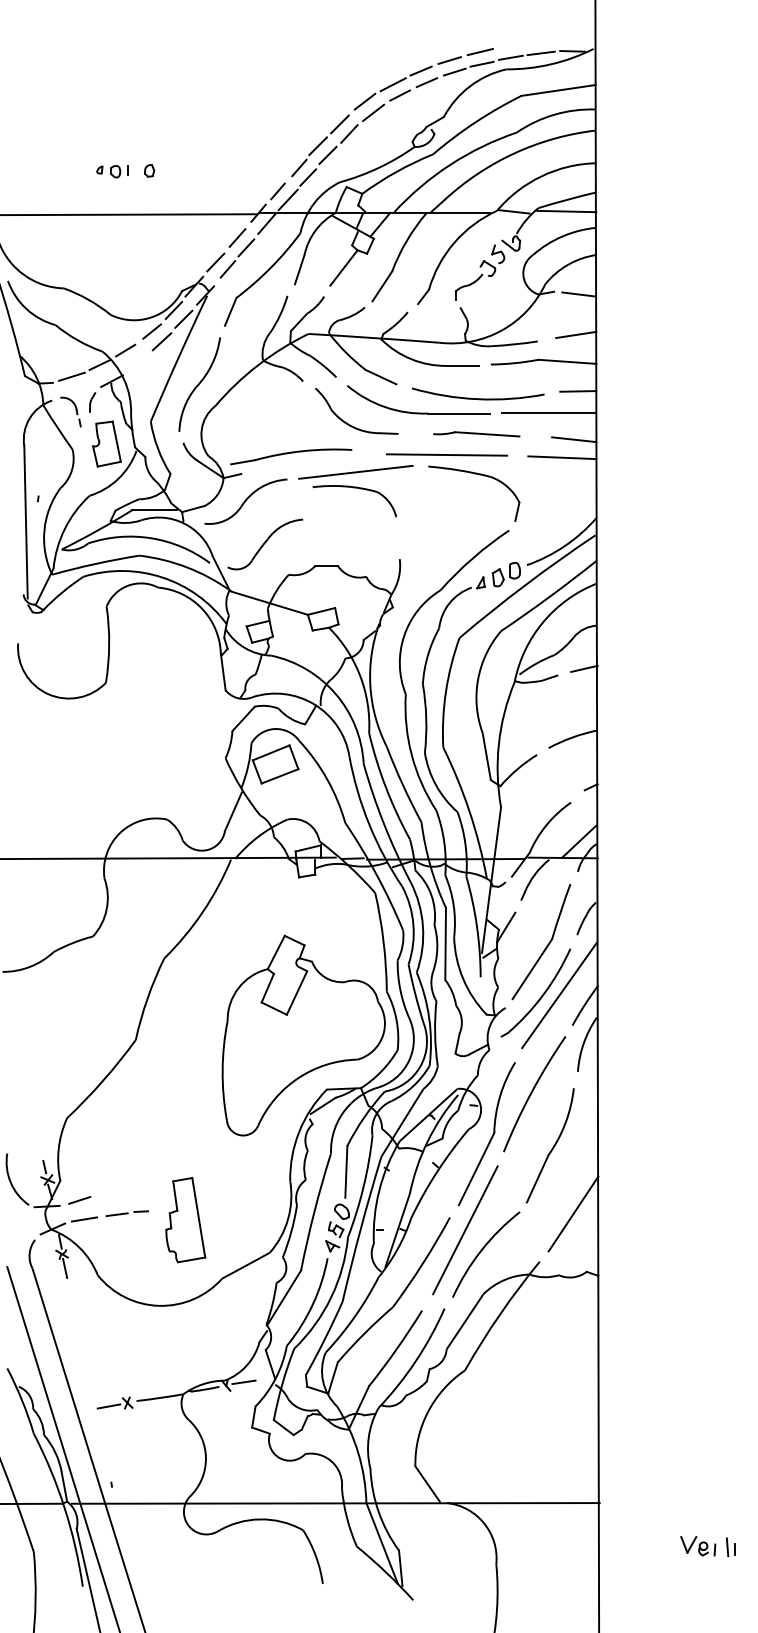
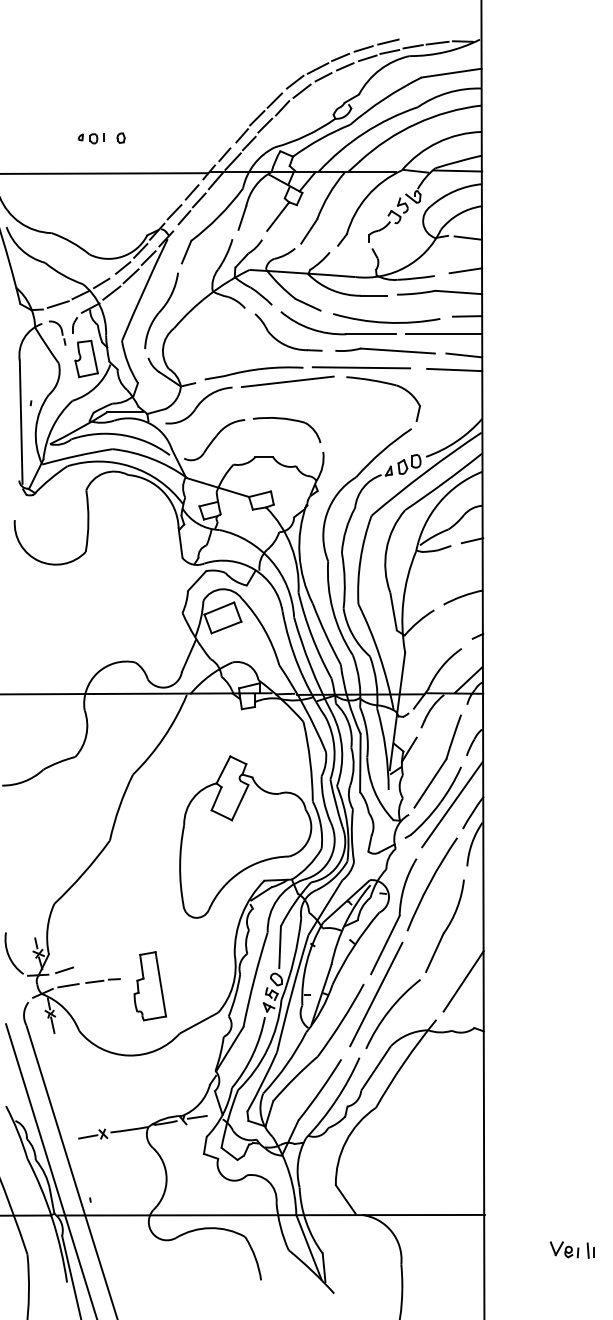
line: (137, 362) -> (111, 293), added
part: (476, 434) -> (385, 351), size x1.43
part: (291, 456) -> (254, 373), moved
part: (354, 488) -> (286, 419), moved

